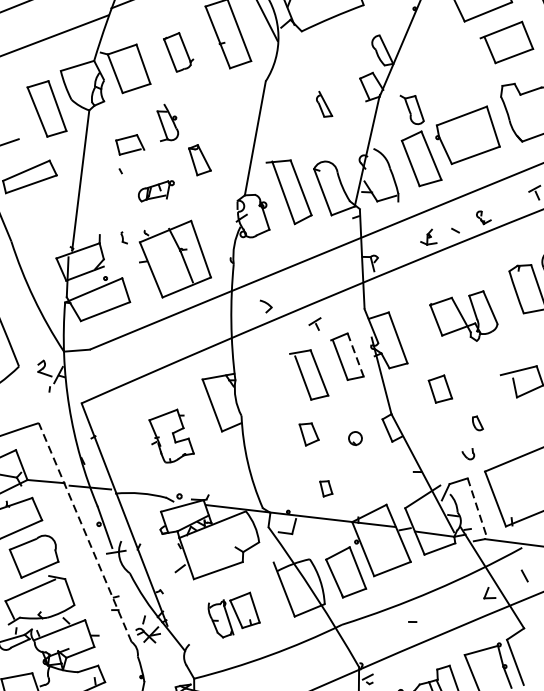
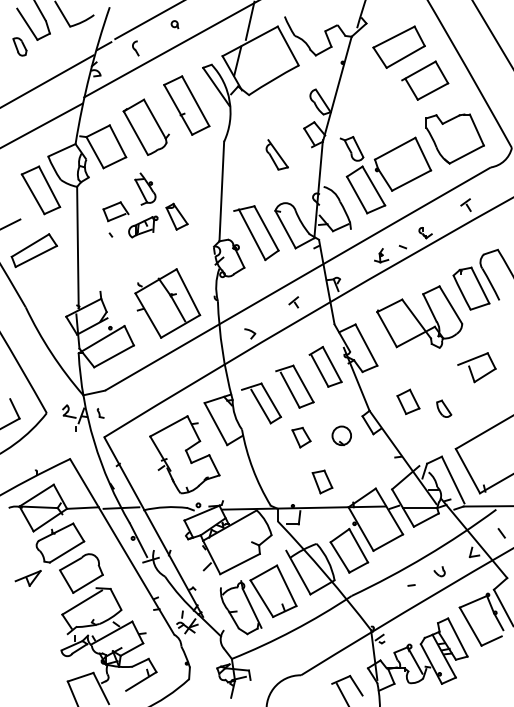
part: (177, 51) -> (145, 126), size x1.67
part: (324, 104) -> (276, 154), size x1.43
part: (156, 190) -> (143, 226), moved
part: (124, 237) -> (100, 413), moved
part: (463, 313) -> (419, 316), size x1.43
part: (314, 323) -> (293, 302), moved
line: (355, 354) -> (332, 364), dashed -> solid
part: (268, 388) -> (261, 403), added
part: (440, 388) -> (408, 401), moved
part: (478, 423) -> (444, 408), size x1.43
part: (171, 435) -> (184, 454), size x1.67
part: (355, 438) -> (341, 435), size x1.67
part: (468, 453) -> (439, 571), moved
part: (326, 488) -> (322, 481), size x1.67
line: (477, 507) -> (453, 480), dashed -> solid
line: (85, 532) -> (122, 546), dashed -> solid
part: (234, 614) -> (258, 599), size x1.67

